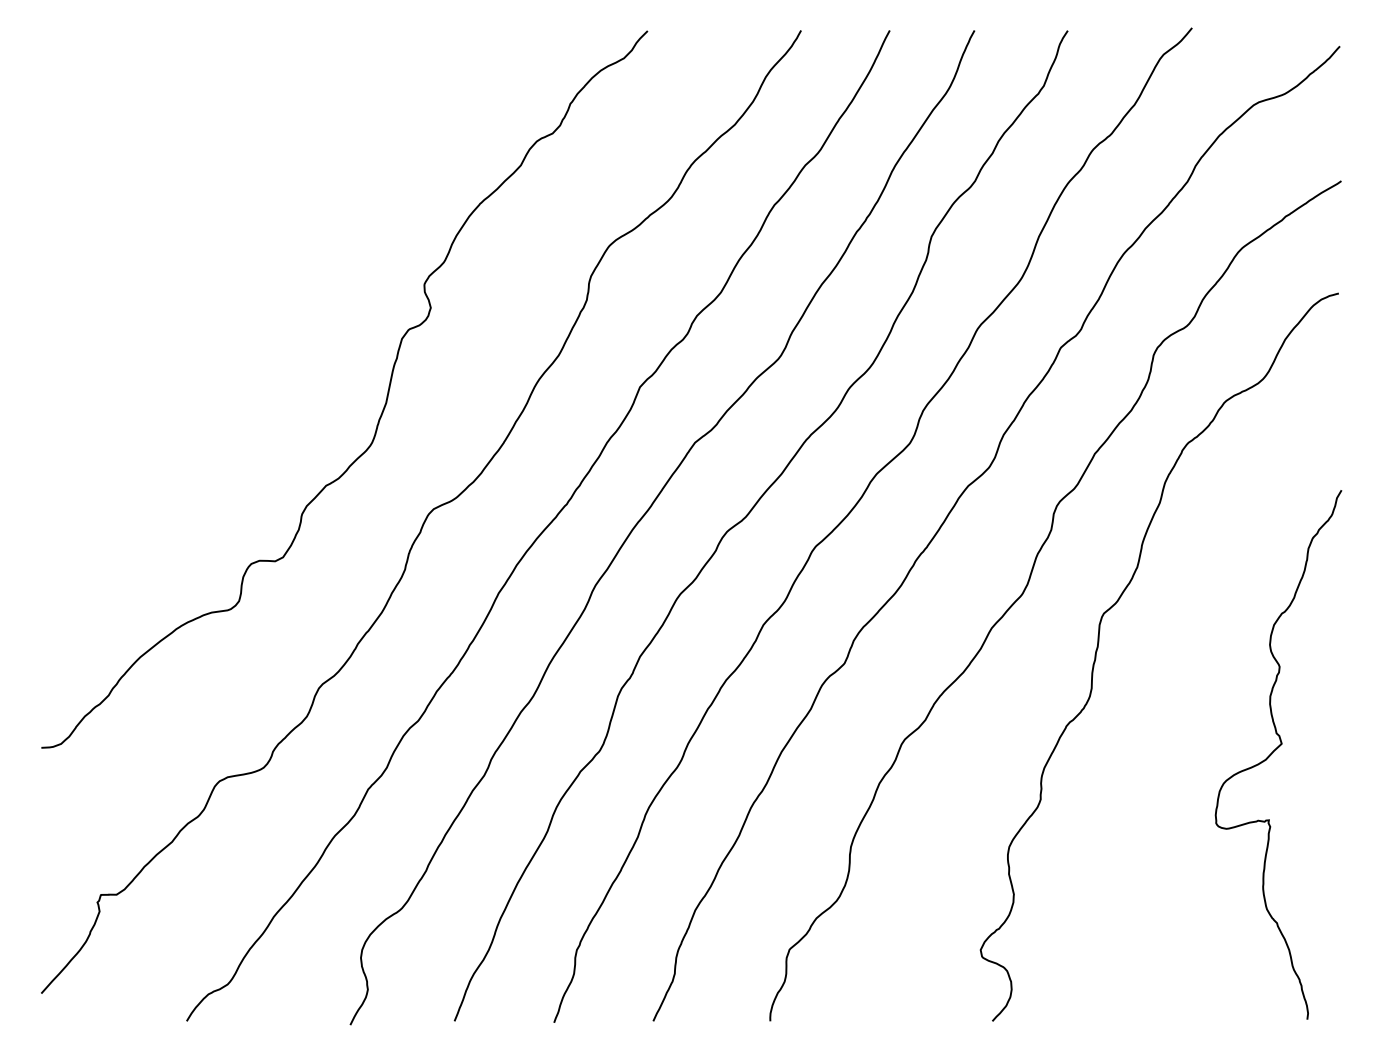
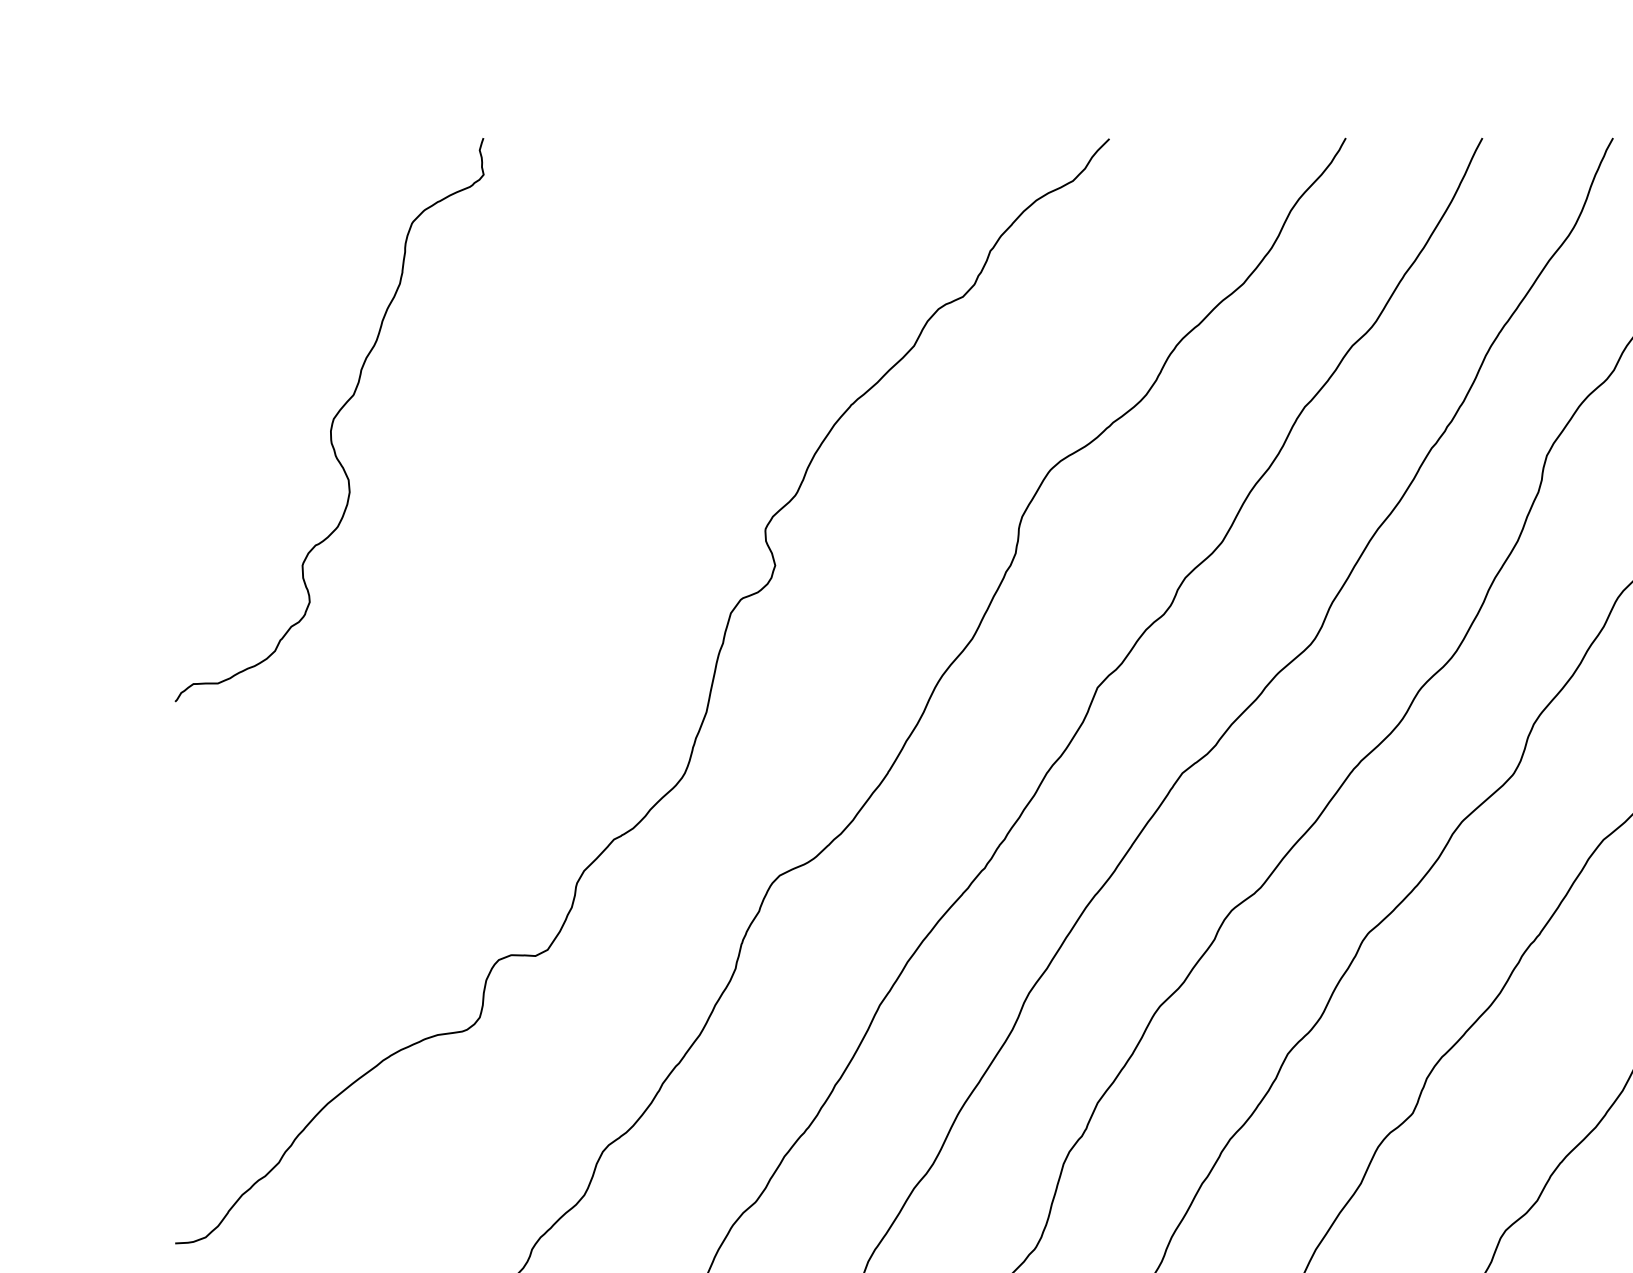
curve: (142, 214) -> (331, 421), added

